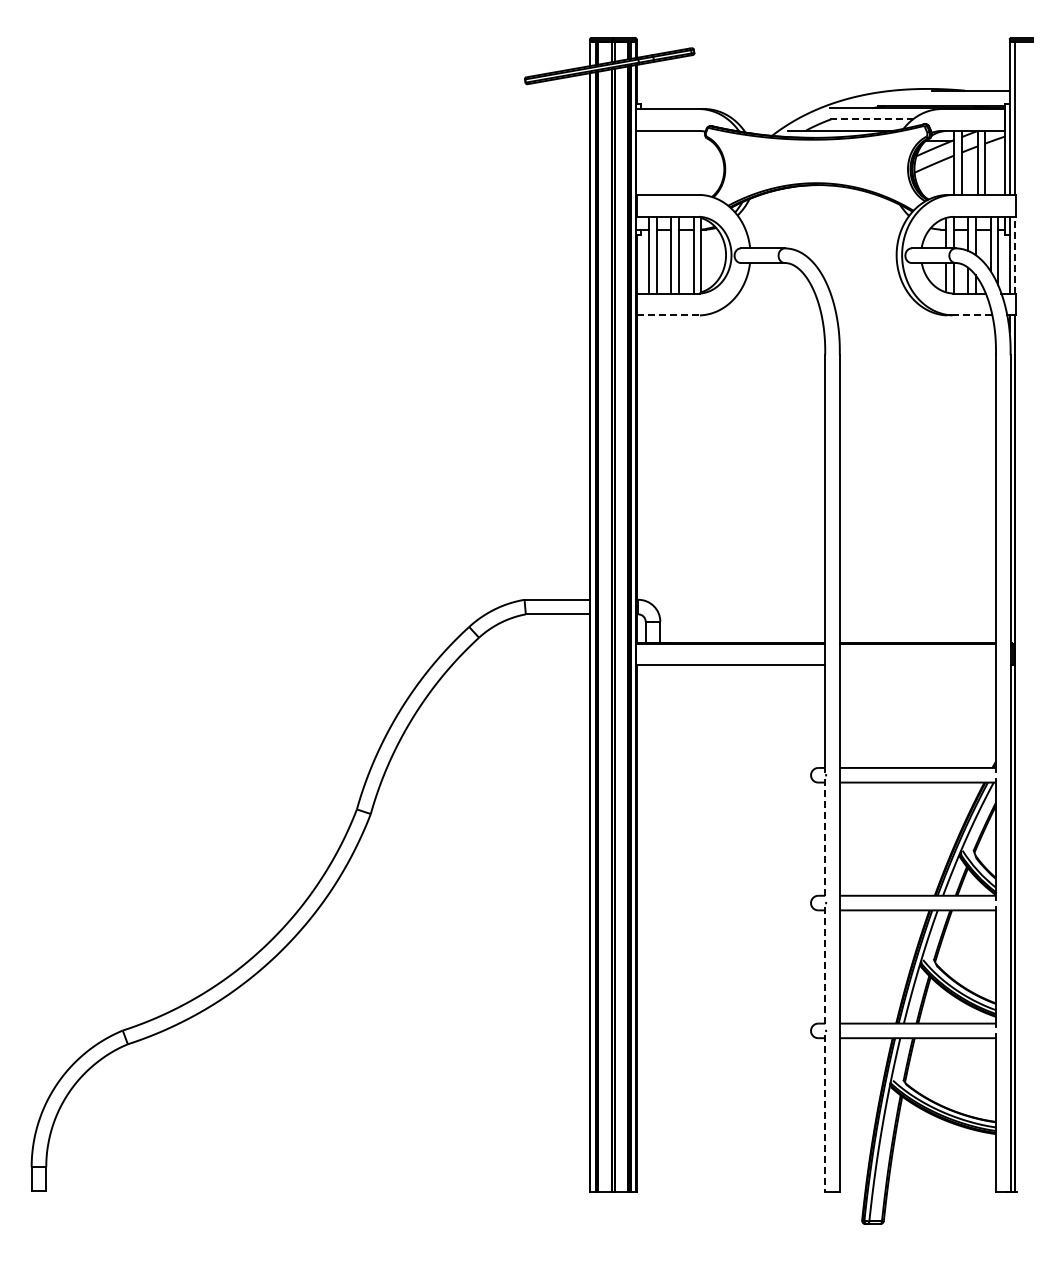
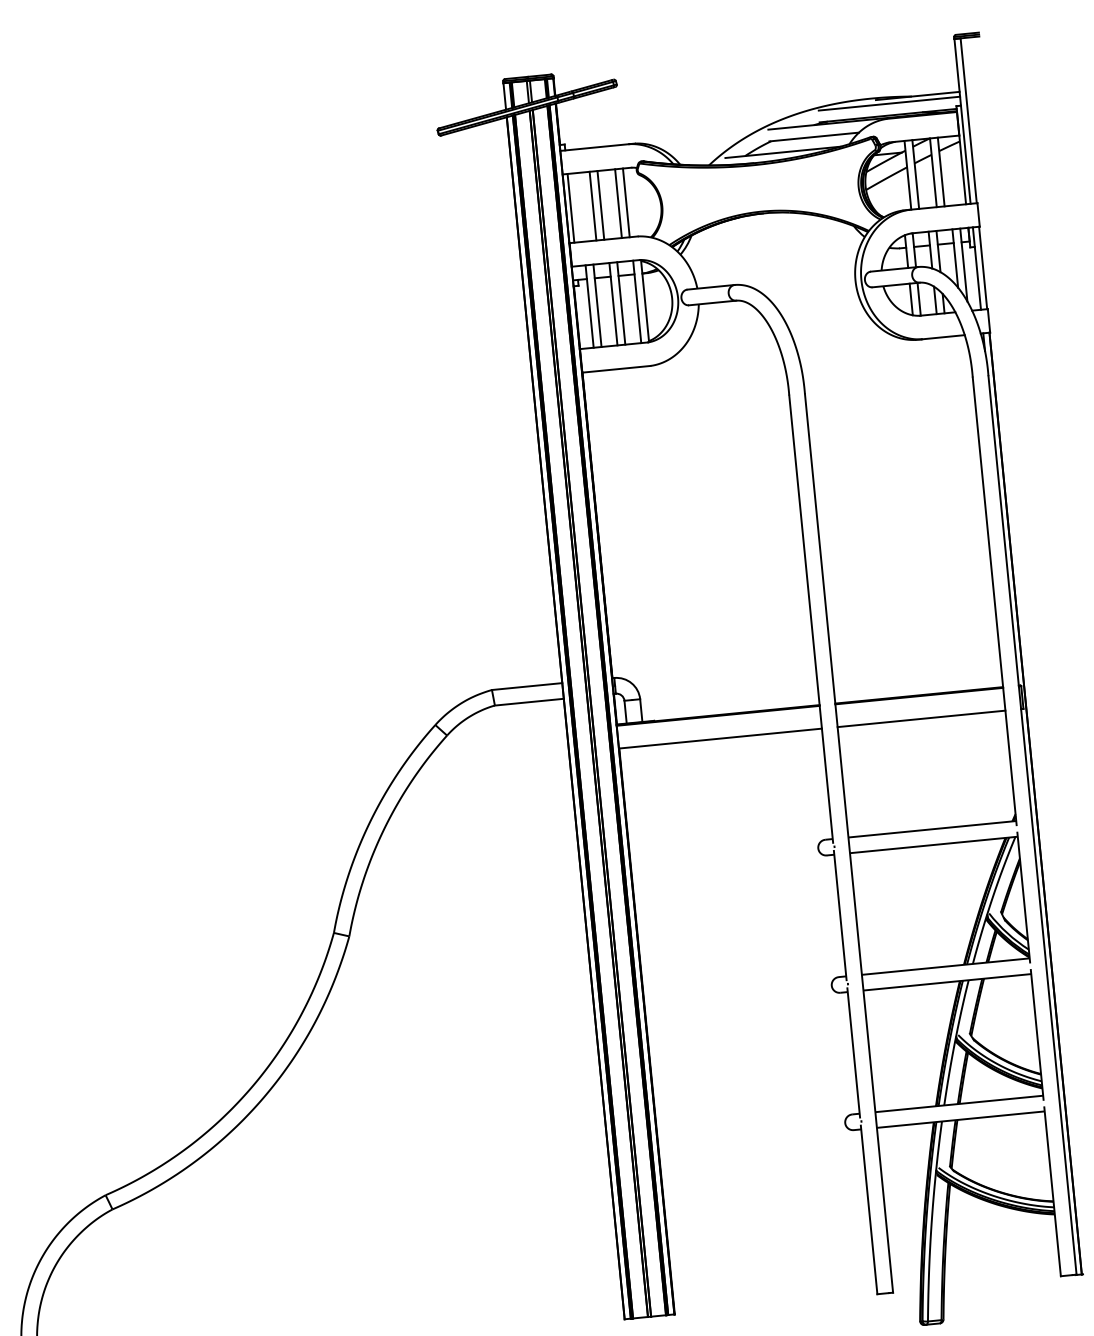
line: (943, 95) -> (889, 103), added
line: (871, 119) -> (814, 137), dashed -> solid
line: (640, 162) -> (570, 207), added
line: (661, 162) -> (593, 205), added
line: (668, 162) -> (600, 204), added
line: (685, 162) -> (618, 203), added
line: (692, 162) -> (626, 202), added
line: (1015, 254) -> (983, 267), dashed -> solid
line: (668, 315) -> (616, 369), dashed -> solid
line: (972, 315) -> (943, 337), dashed -> solid
line: (917, 665) -> (921, 719), added
line: (825, 839) -> (840, 915), dashed -> solid
line: (825, 967) -> (854, 1053), dashed -> solid
line: (825, 1113) -> (869, 1210), dashed -> solid

